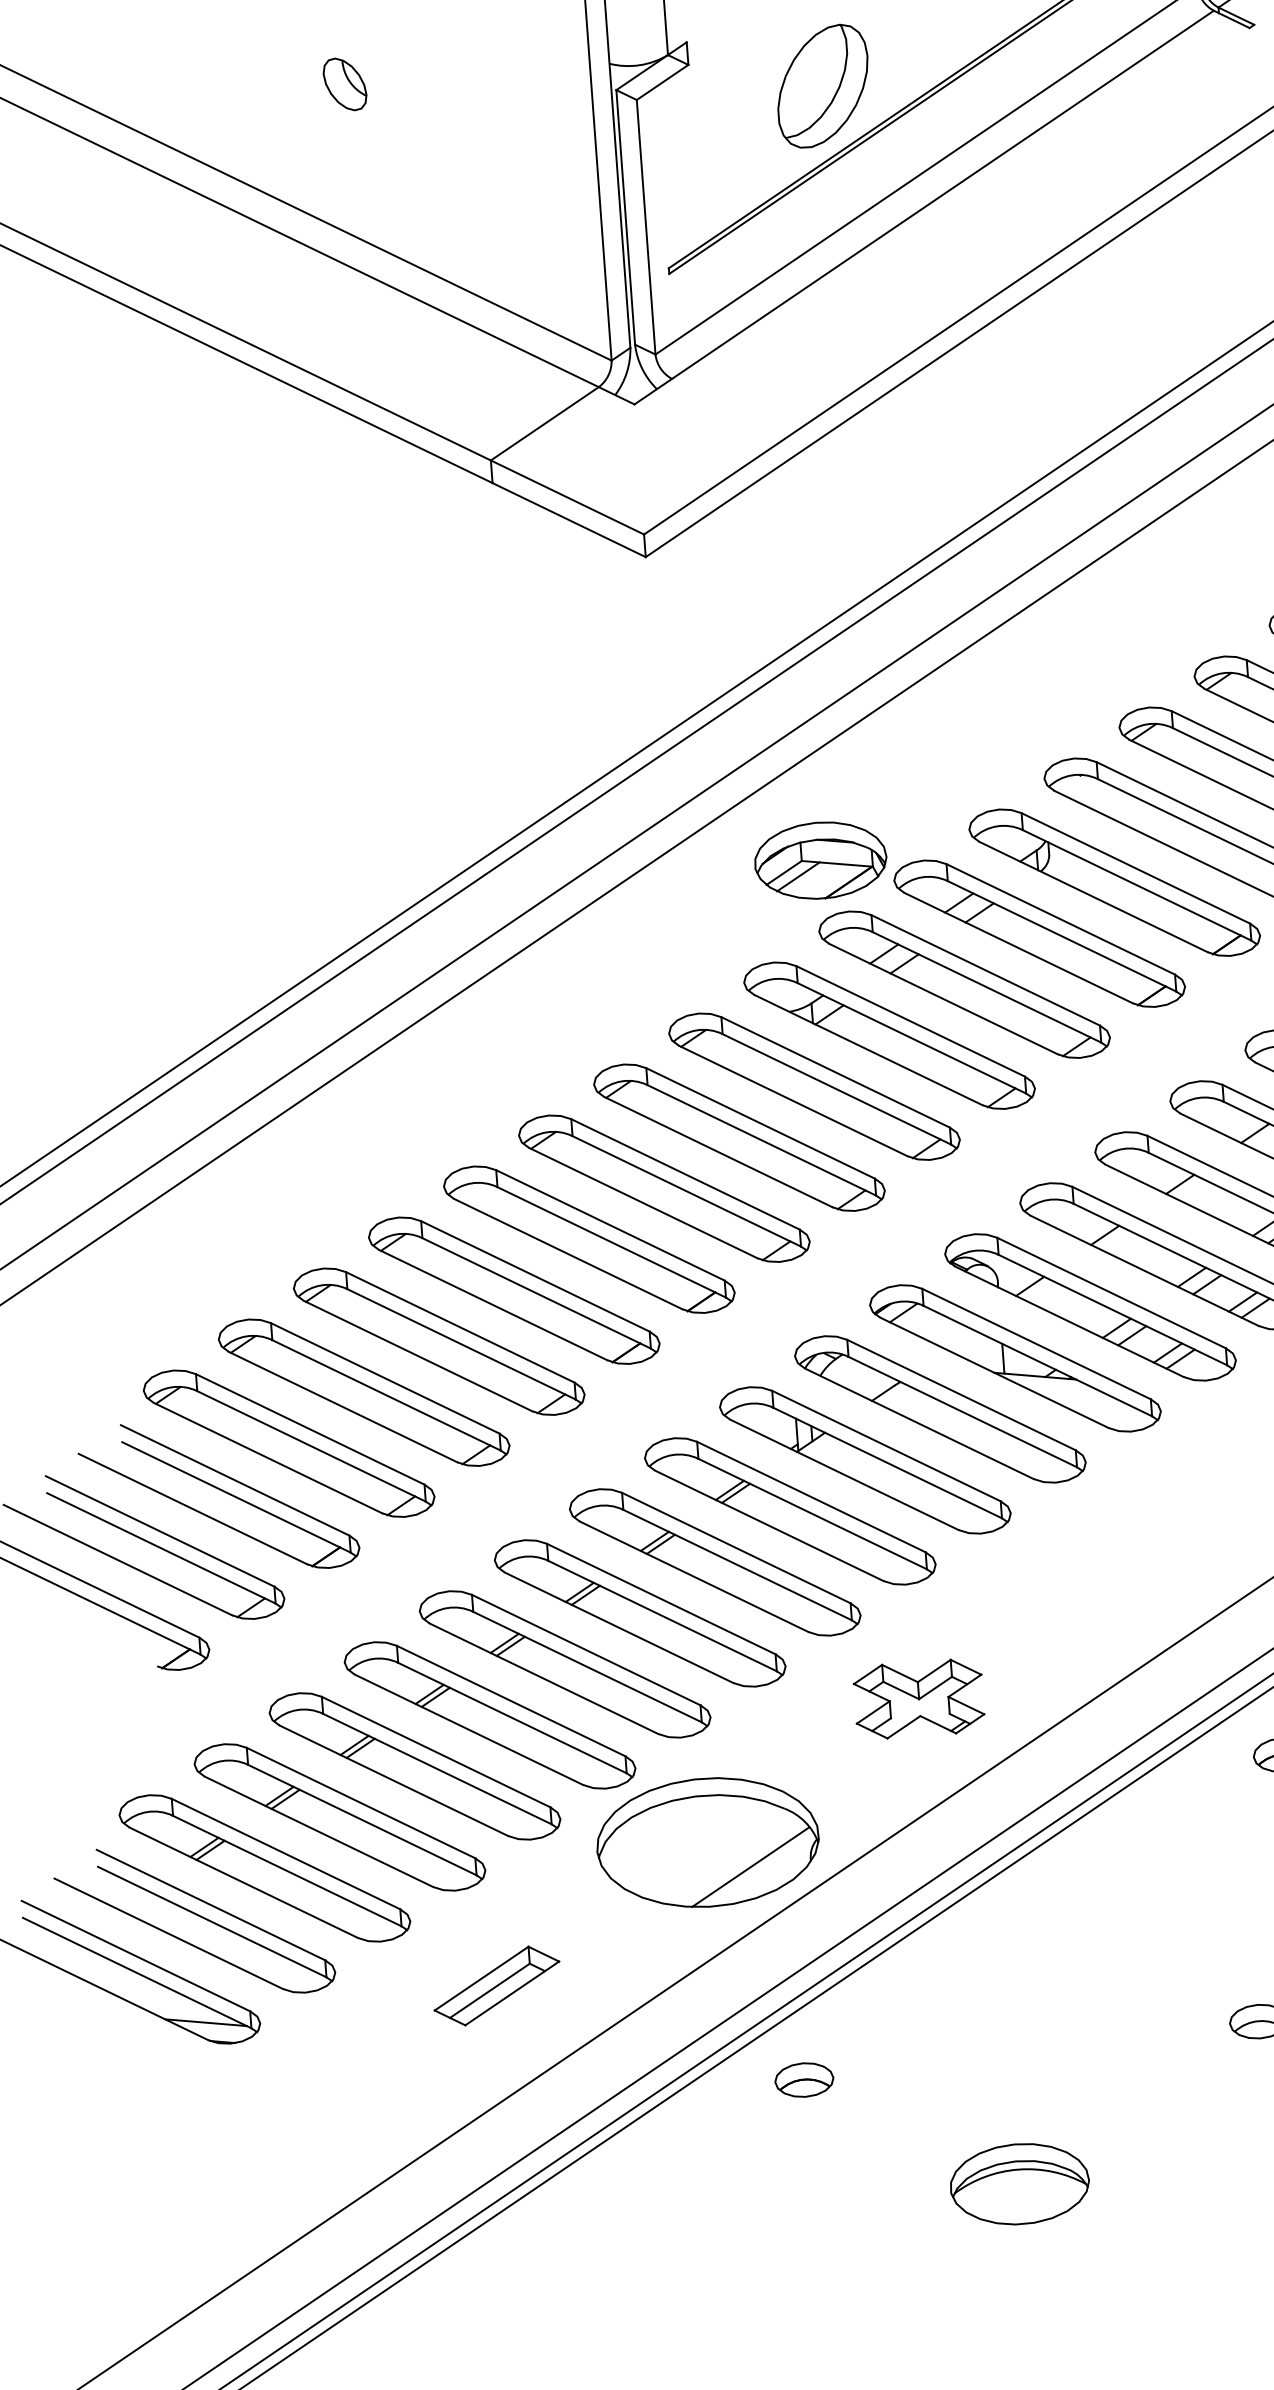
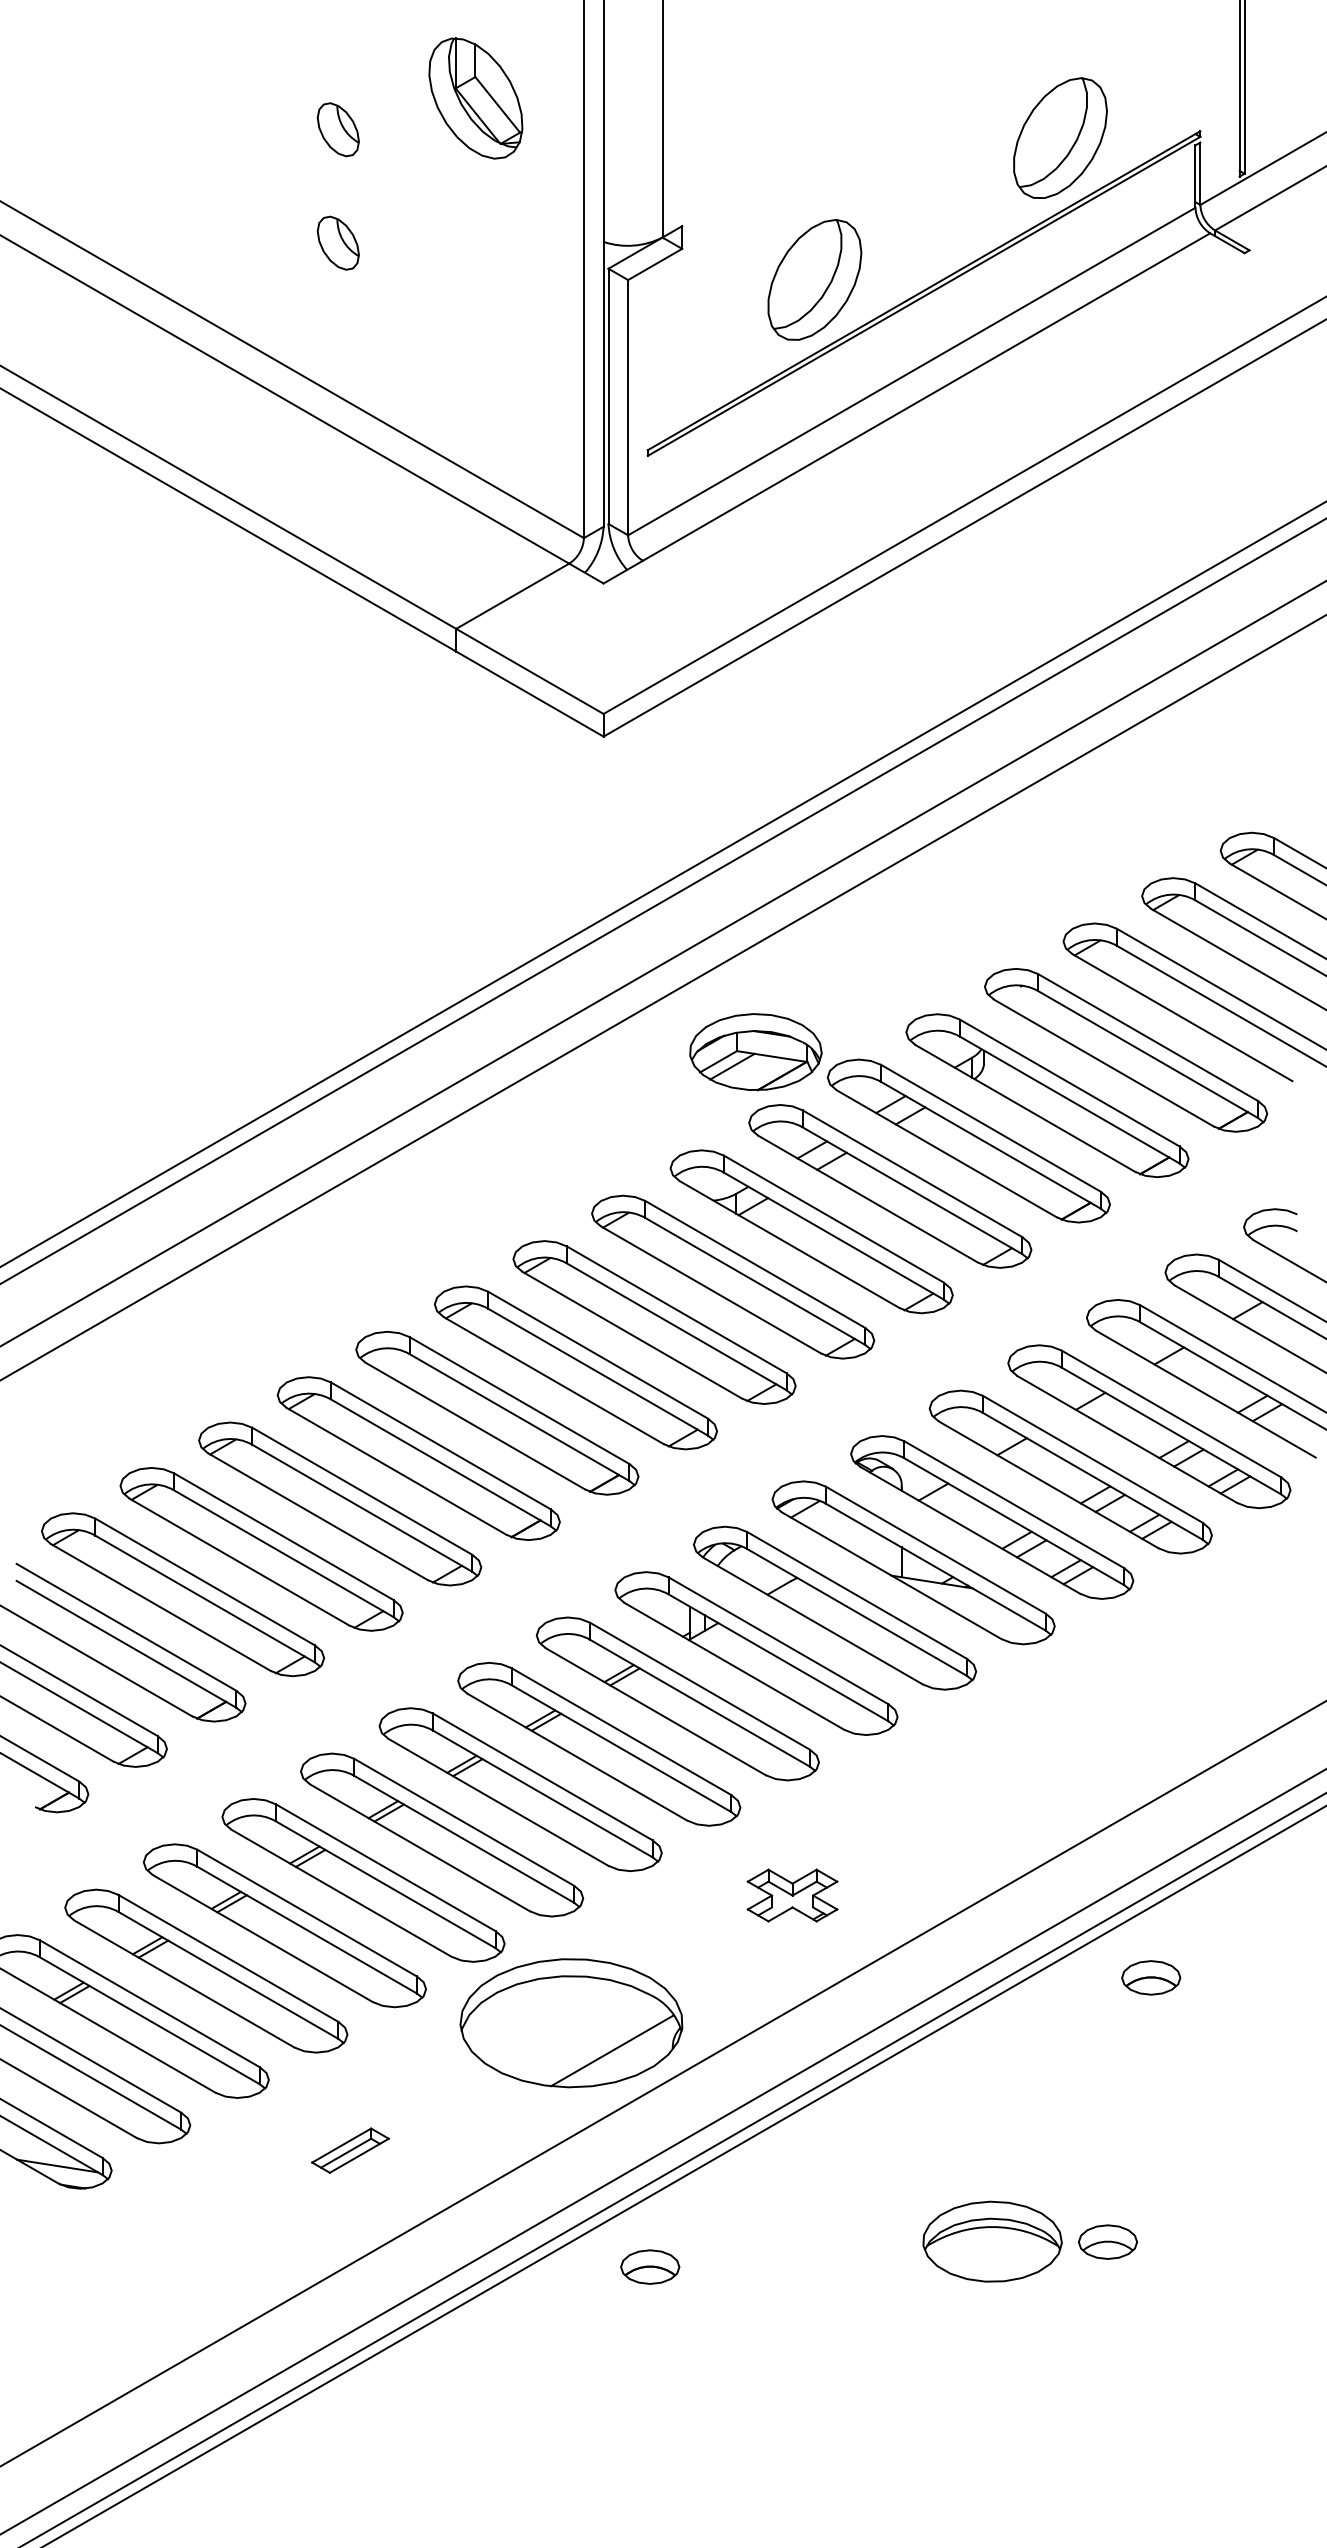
part: (919, 1699) -> (792, 1895), size x0.7
part: (496, 1985) -> (350, 2150), size x0.6
part: (1019, 2183) -> (992, 2241), moved

